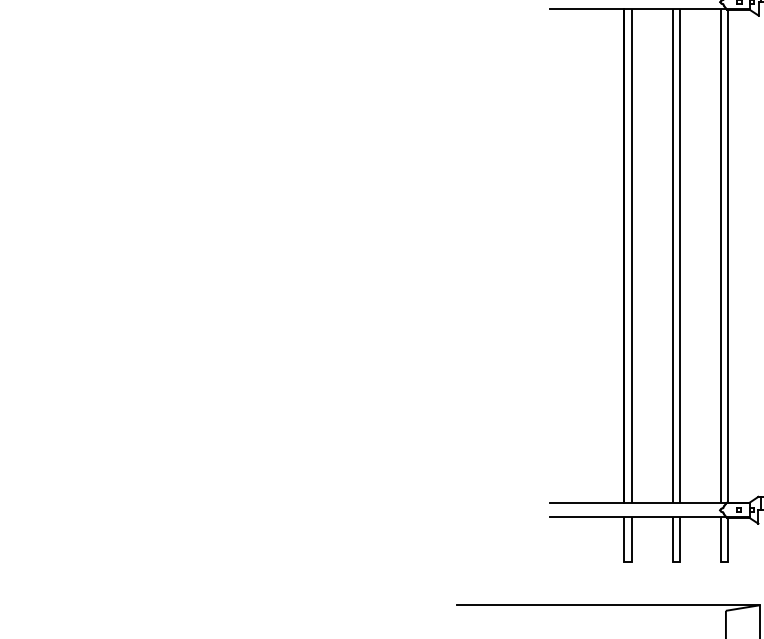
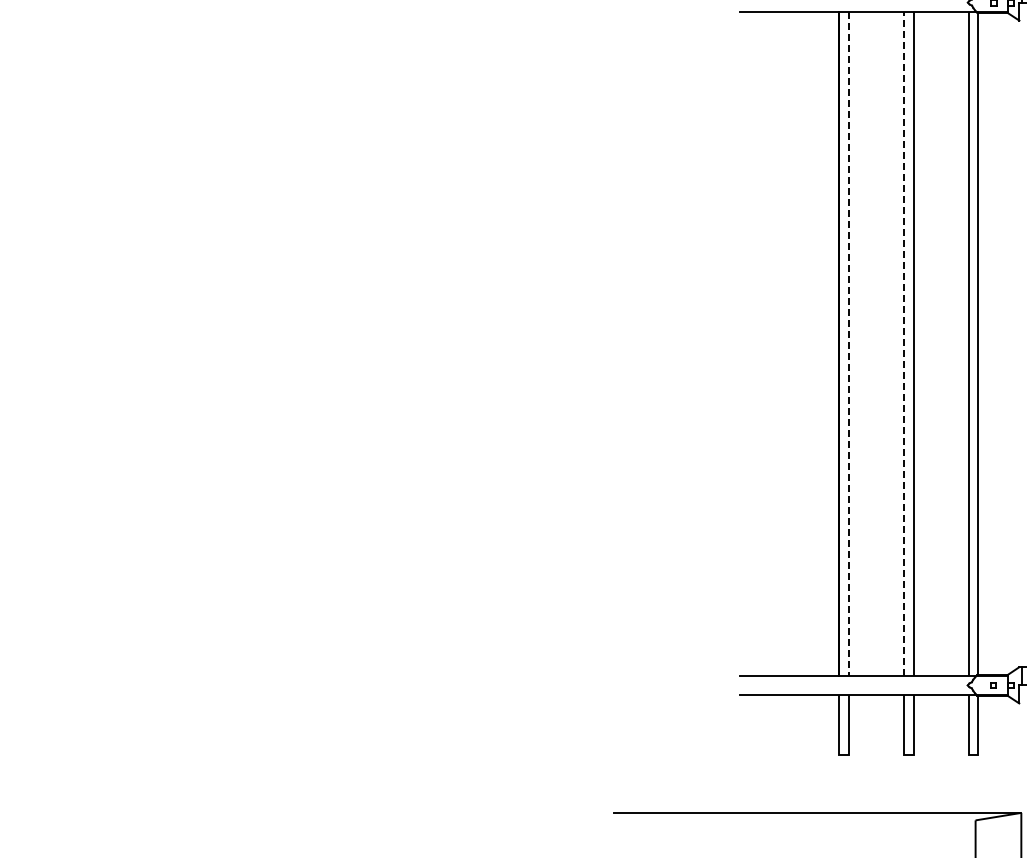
line: (631, 255) -> (848, 343), solid -> dashed
line: (673, 255) -> (904, 343), solid -> dashed

